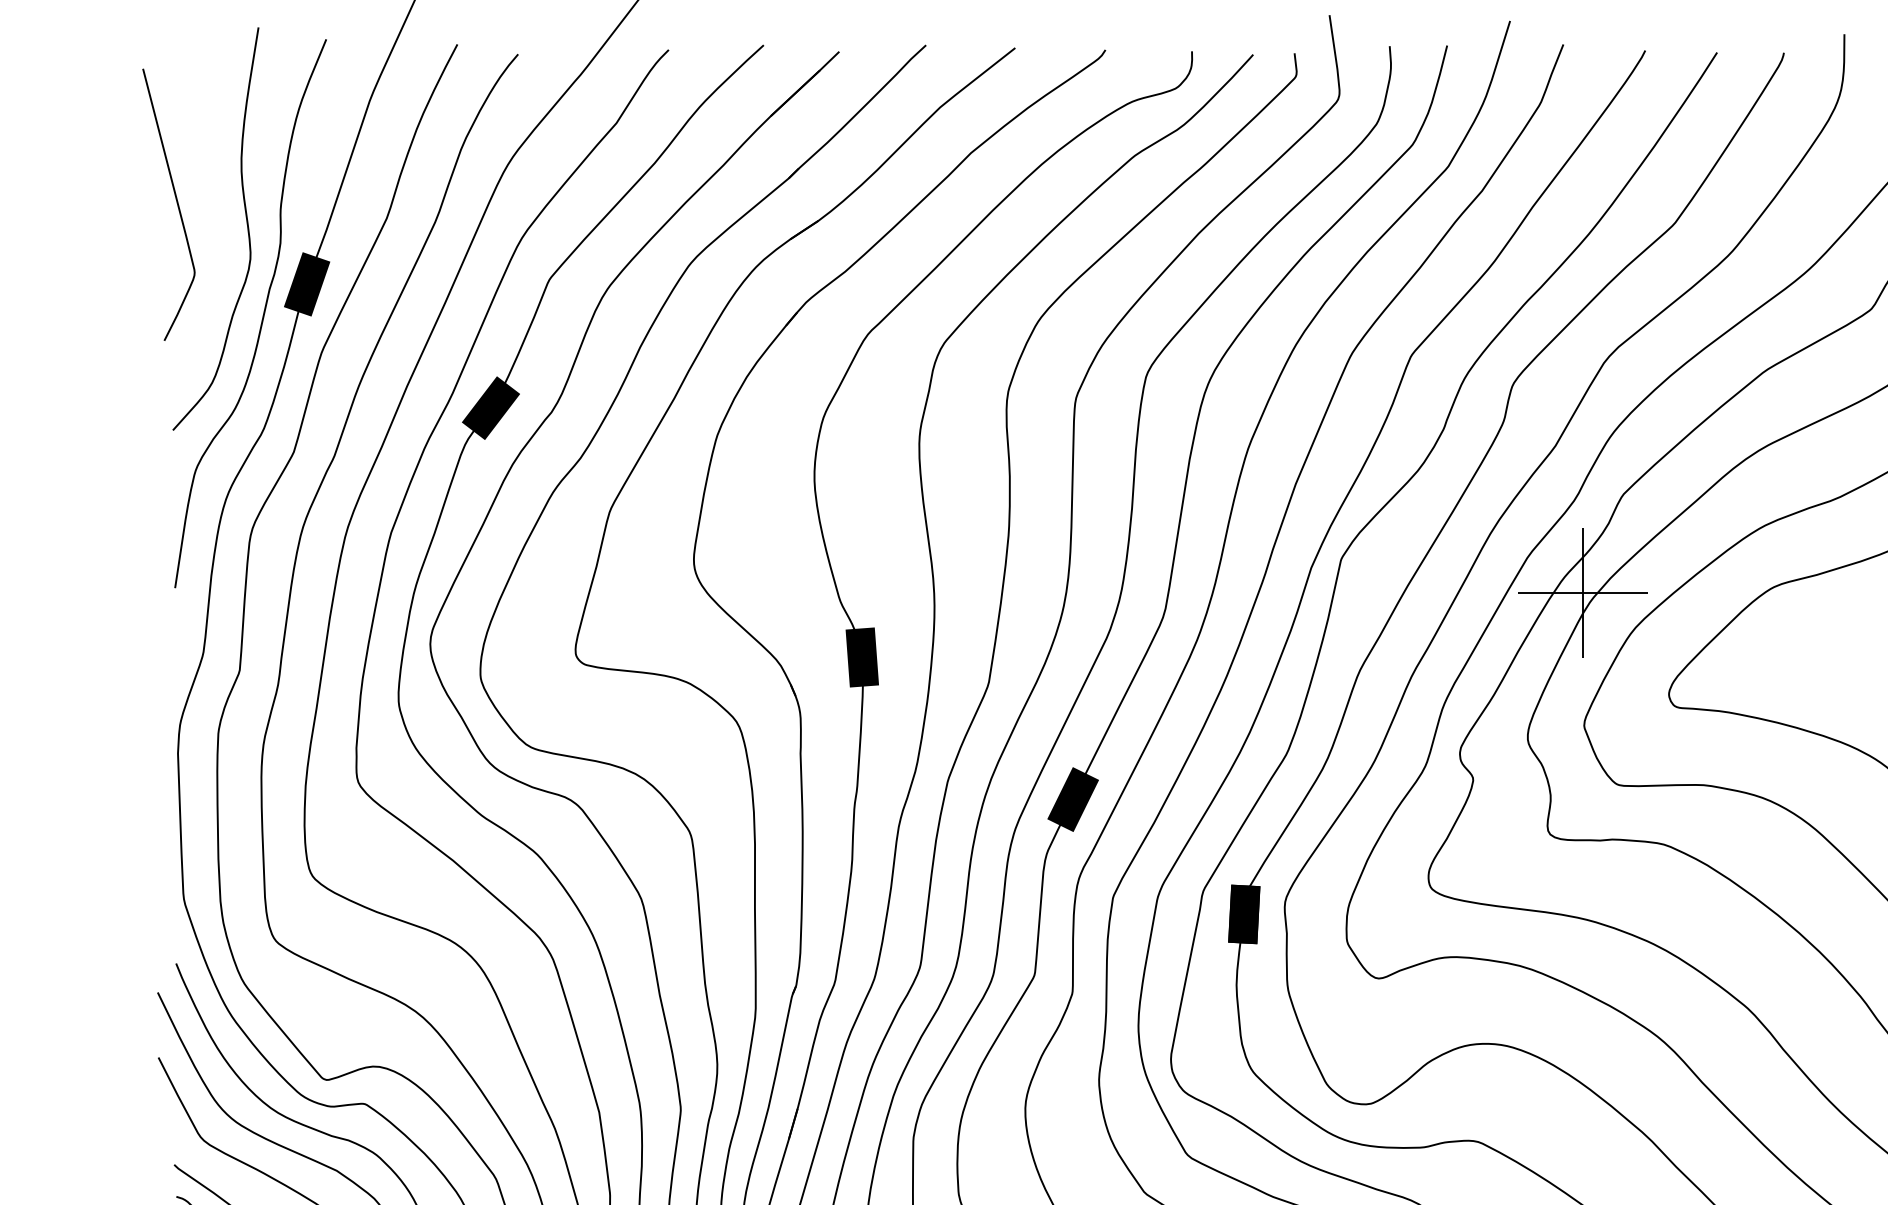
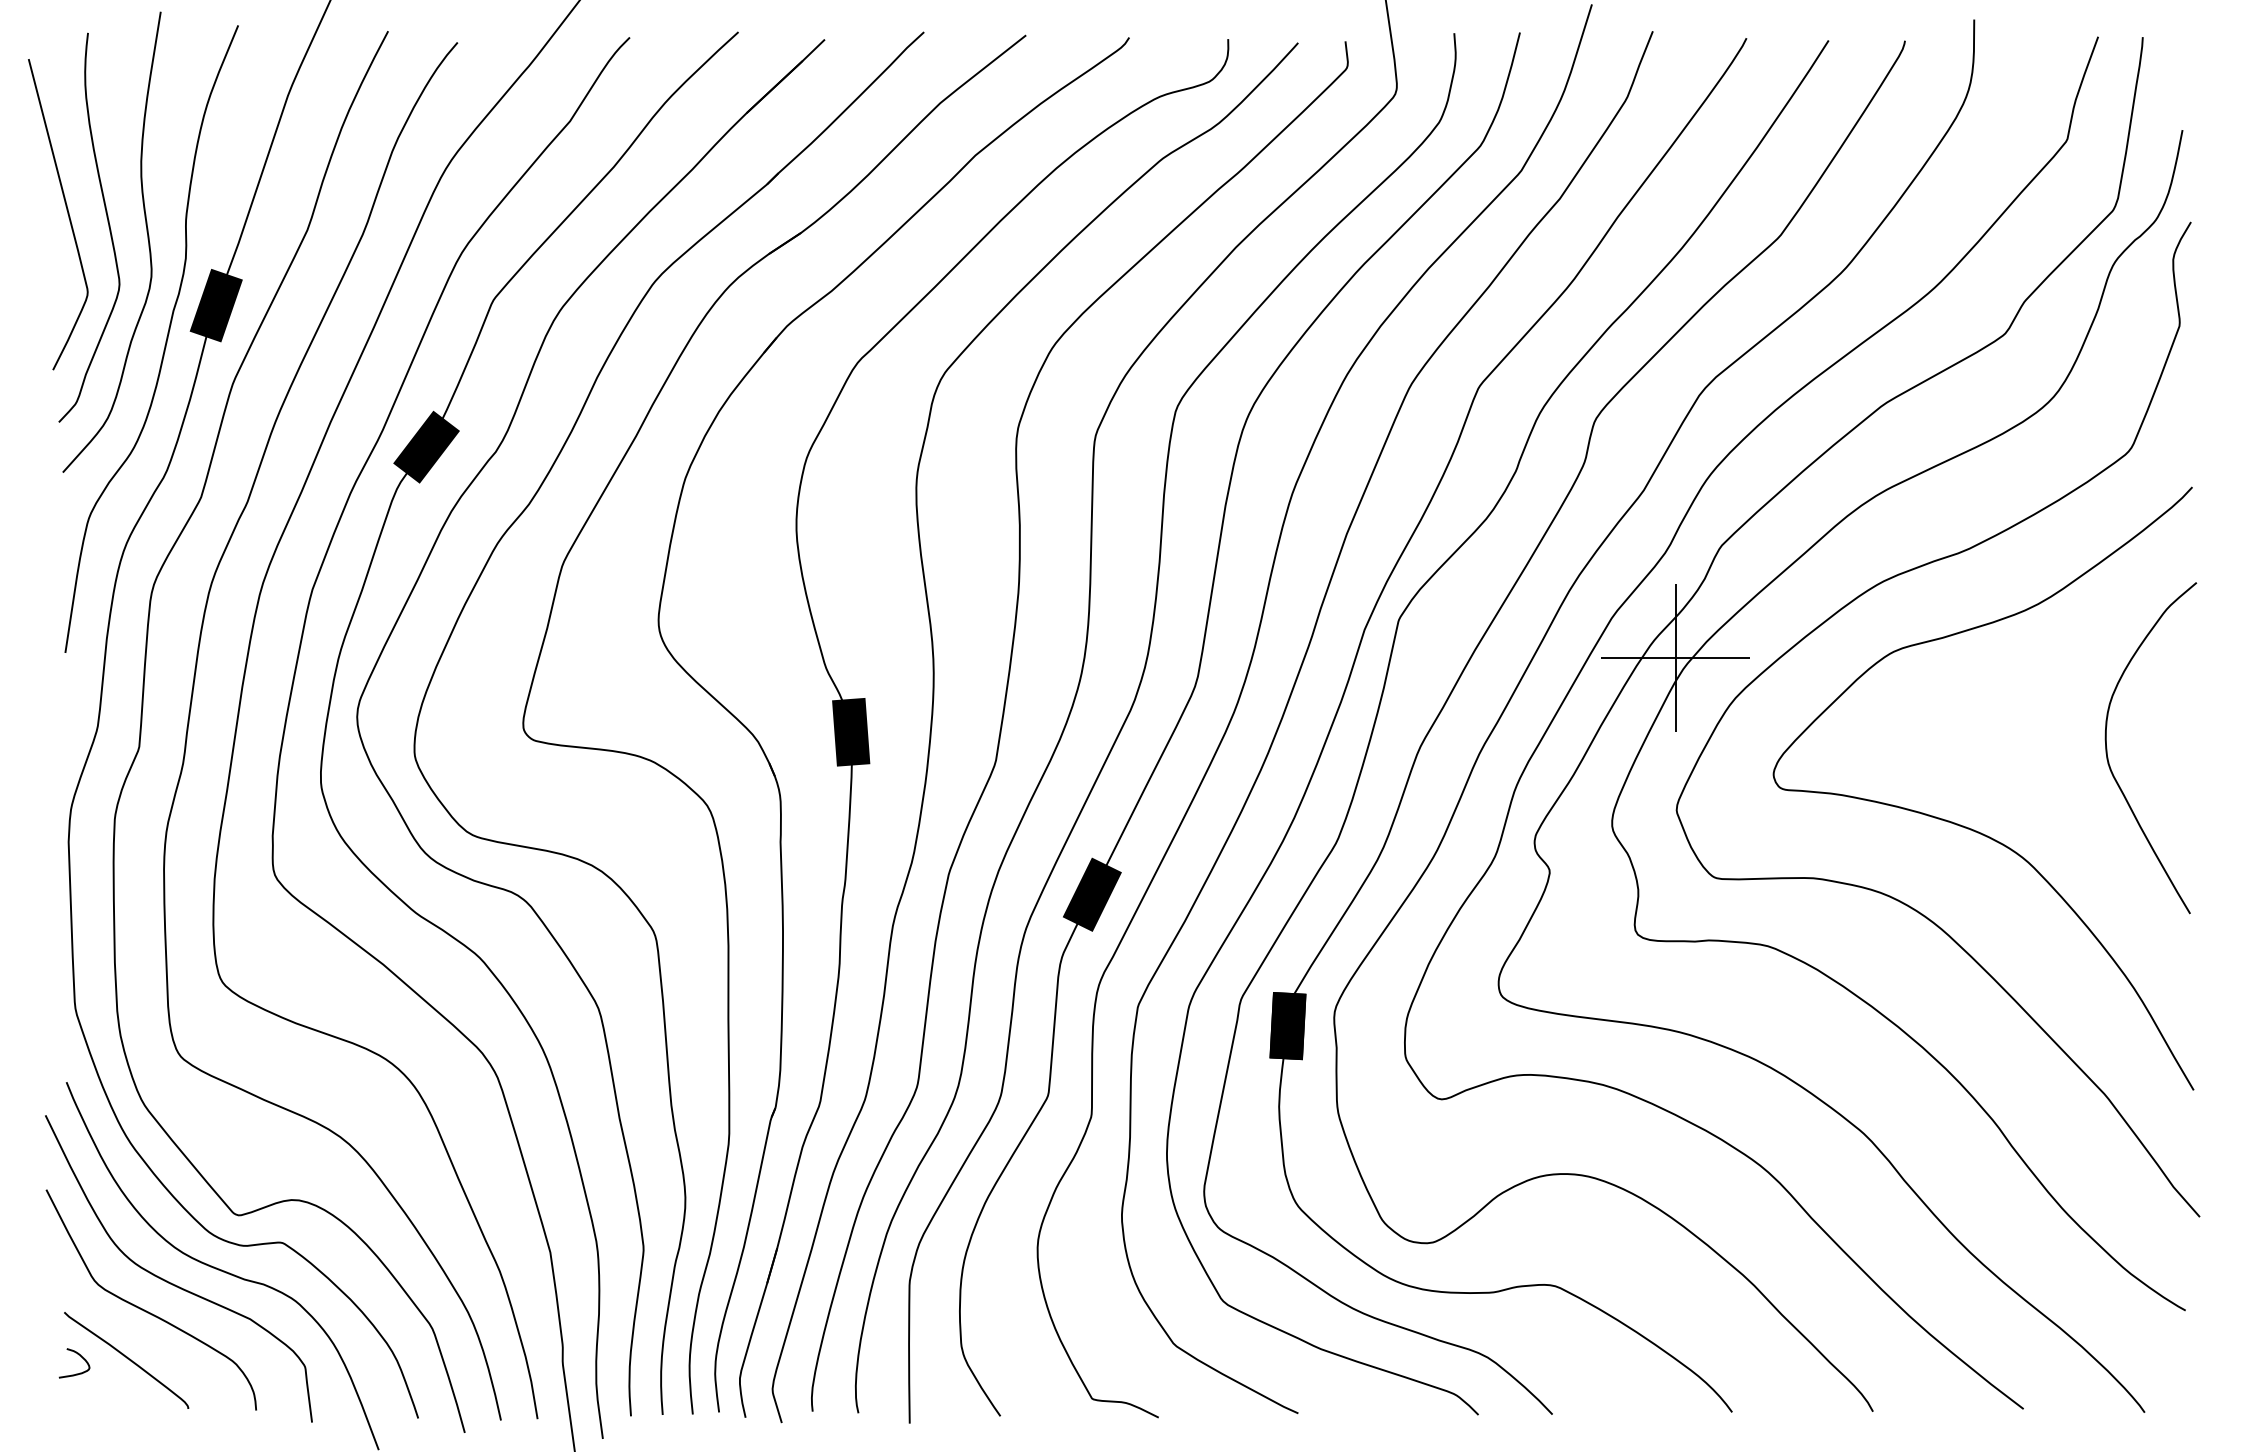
curve: (211, 211) -> (107, 222), added

